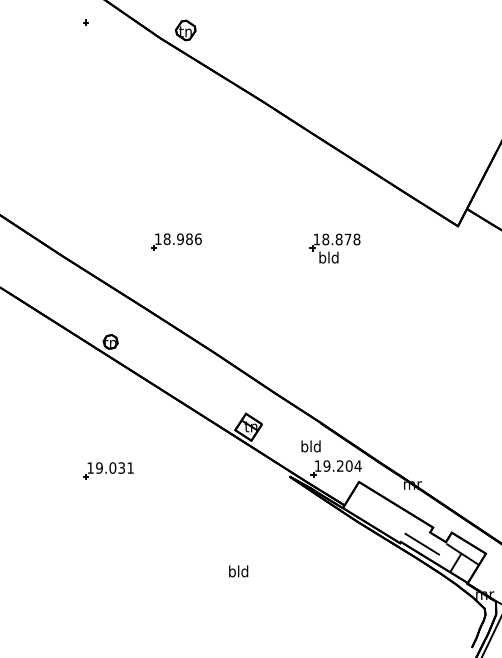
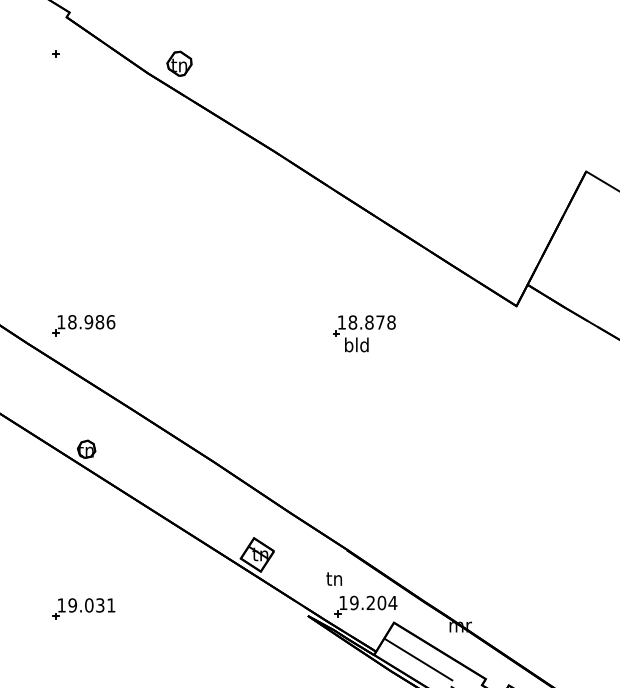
part: (176, 241) -> (83, 325), moved
text: (310, 446) -> (333, 578), bld -> tn
line: (378, 511) -> (418, 659), added

